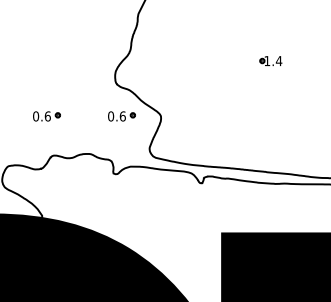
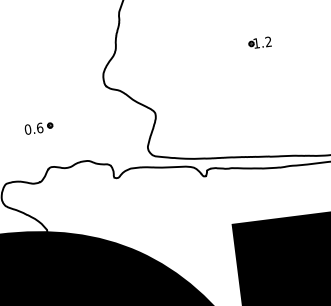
text: (278, 61) -> (268, 42), 1.4 -> 1.2
part: (121, 116) -> (115, 118), removed

